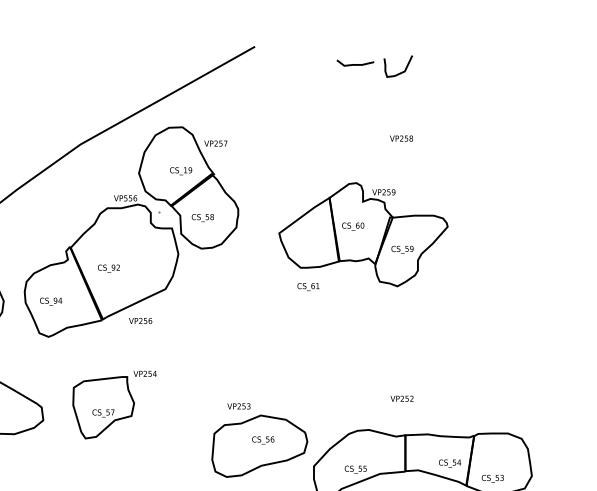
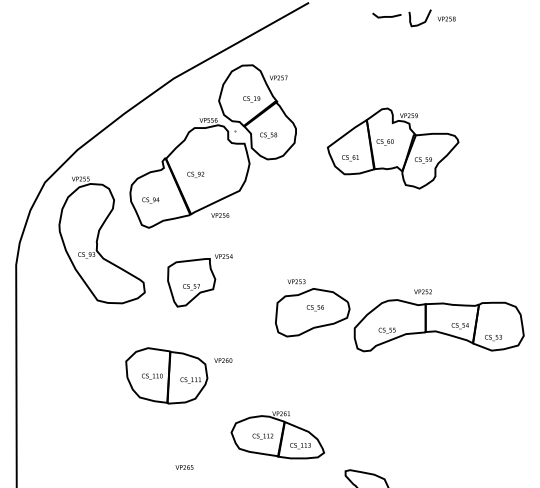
text: (401, 137) -> (446, 18), moved
text: (308, 287) -> (350, 158), moved
text: (401, 398) -> (422, 291), moved

